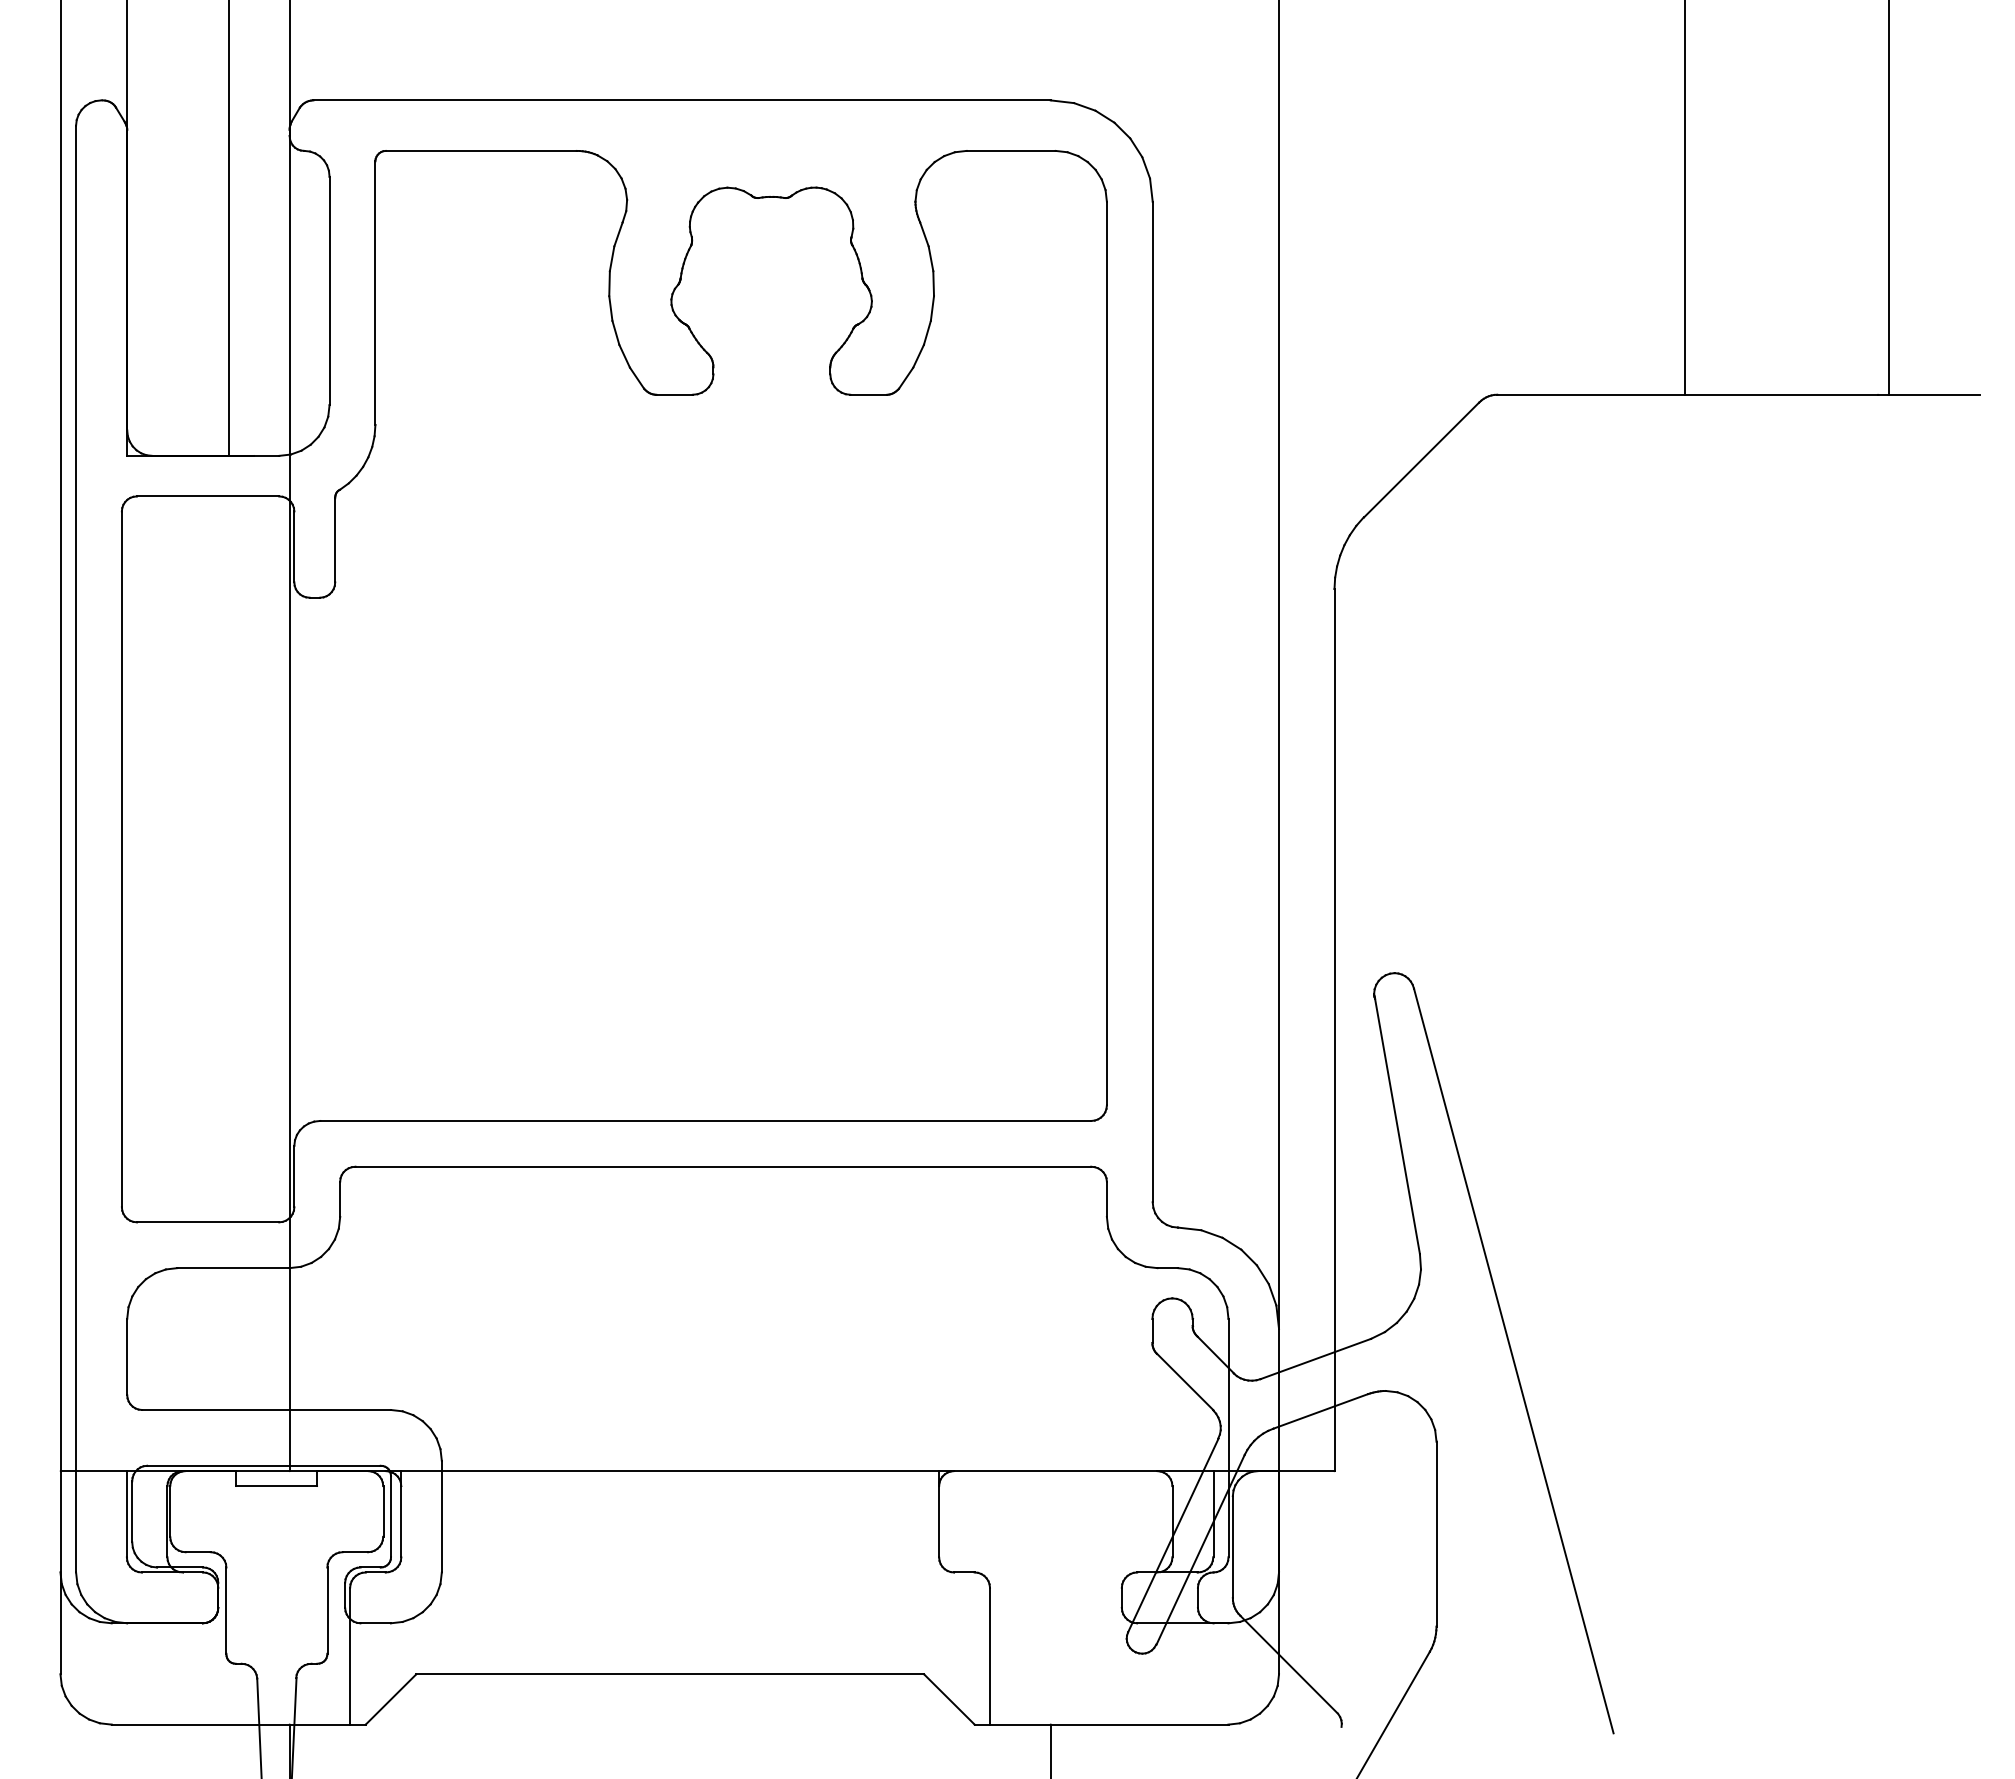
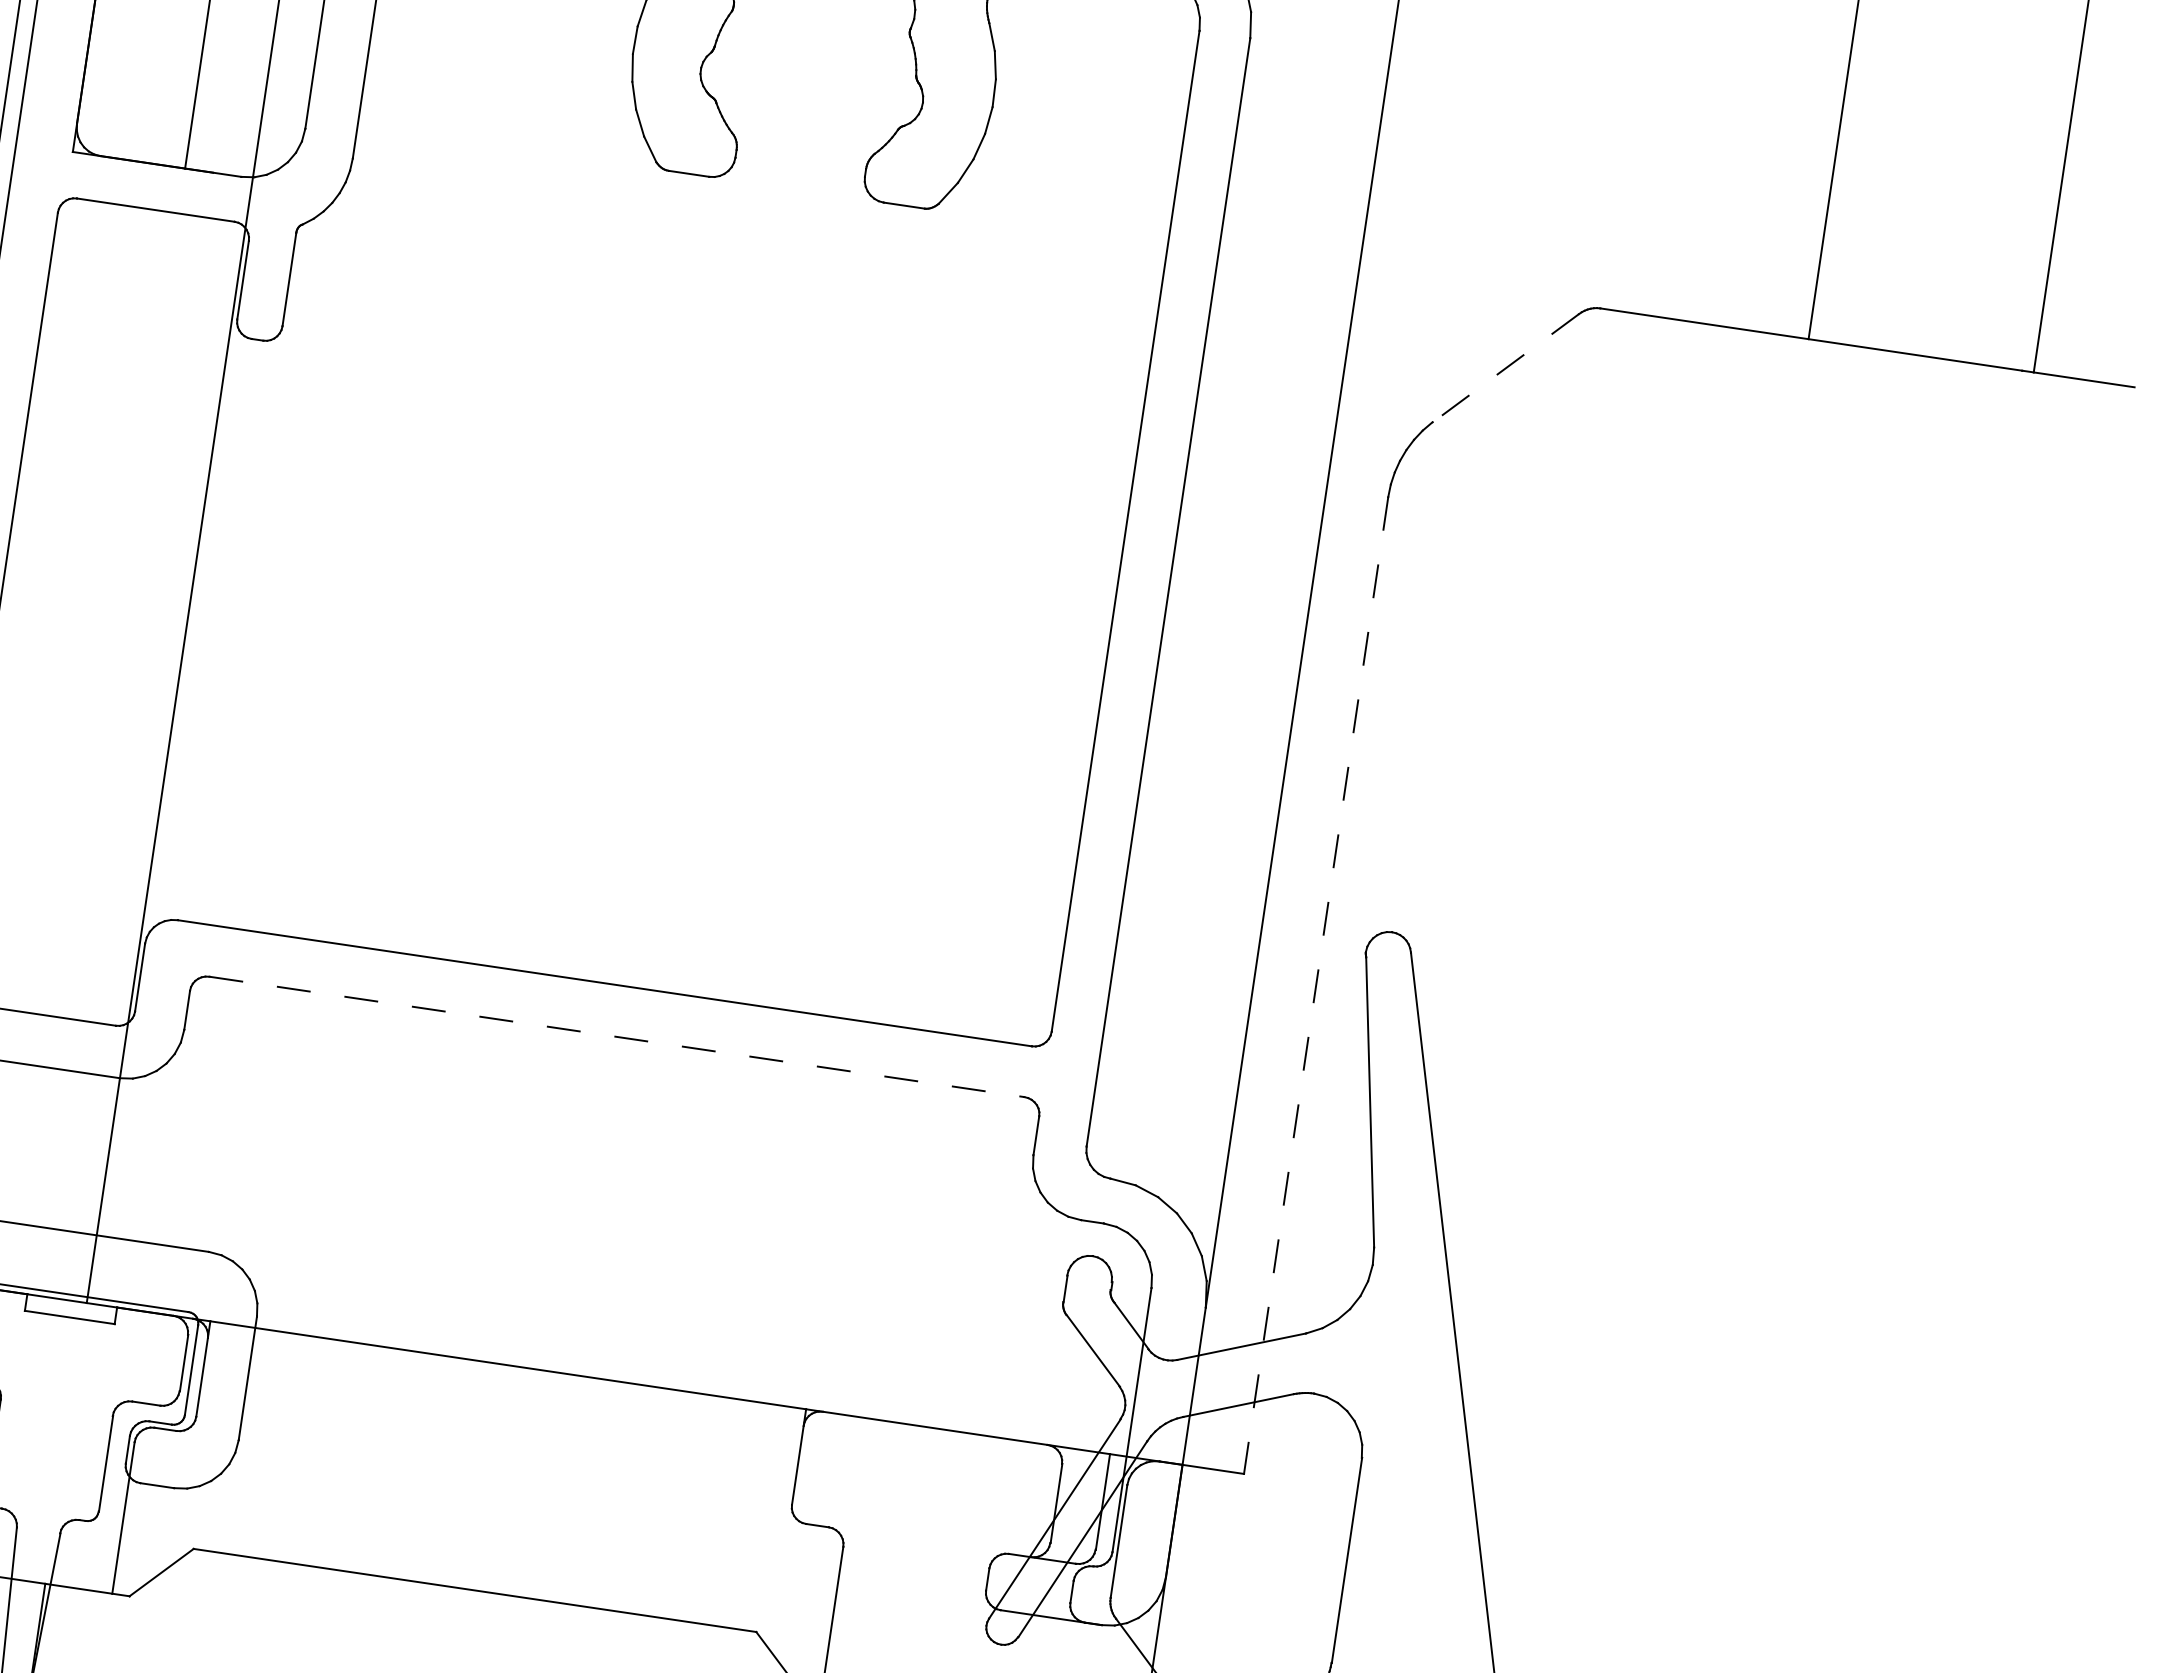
line: (1421, 460) -> (1505, 368), solid -> dashed
line: (1334, 1030) -> (1316, 985), solid -> dashed
line: (723, 1166) -> (617, 1036), solid -> dashed

